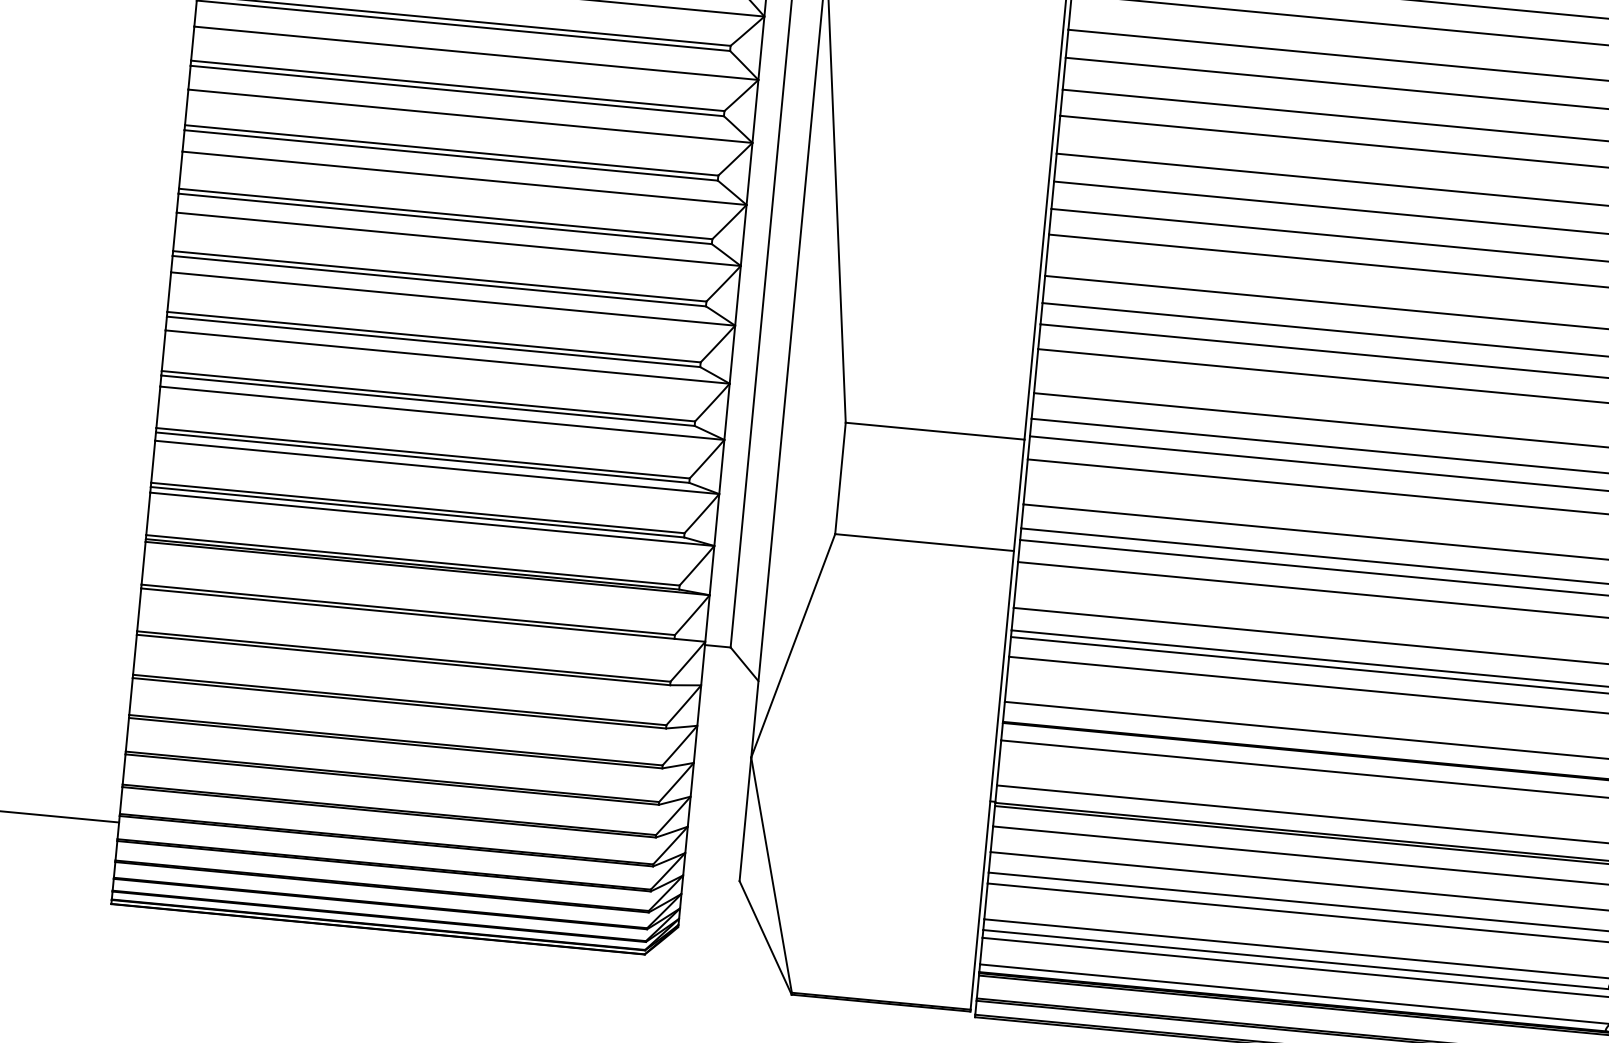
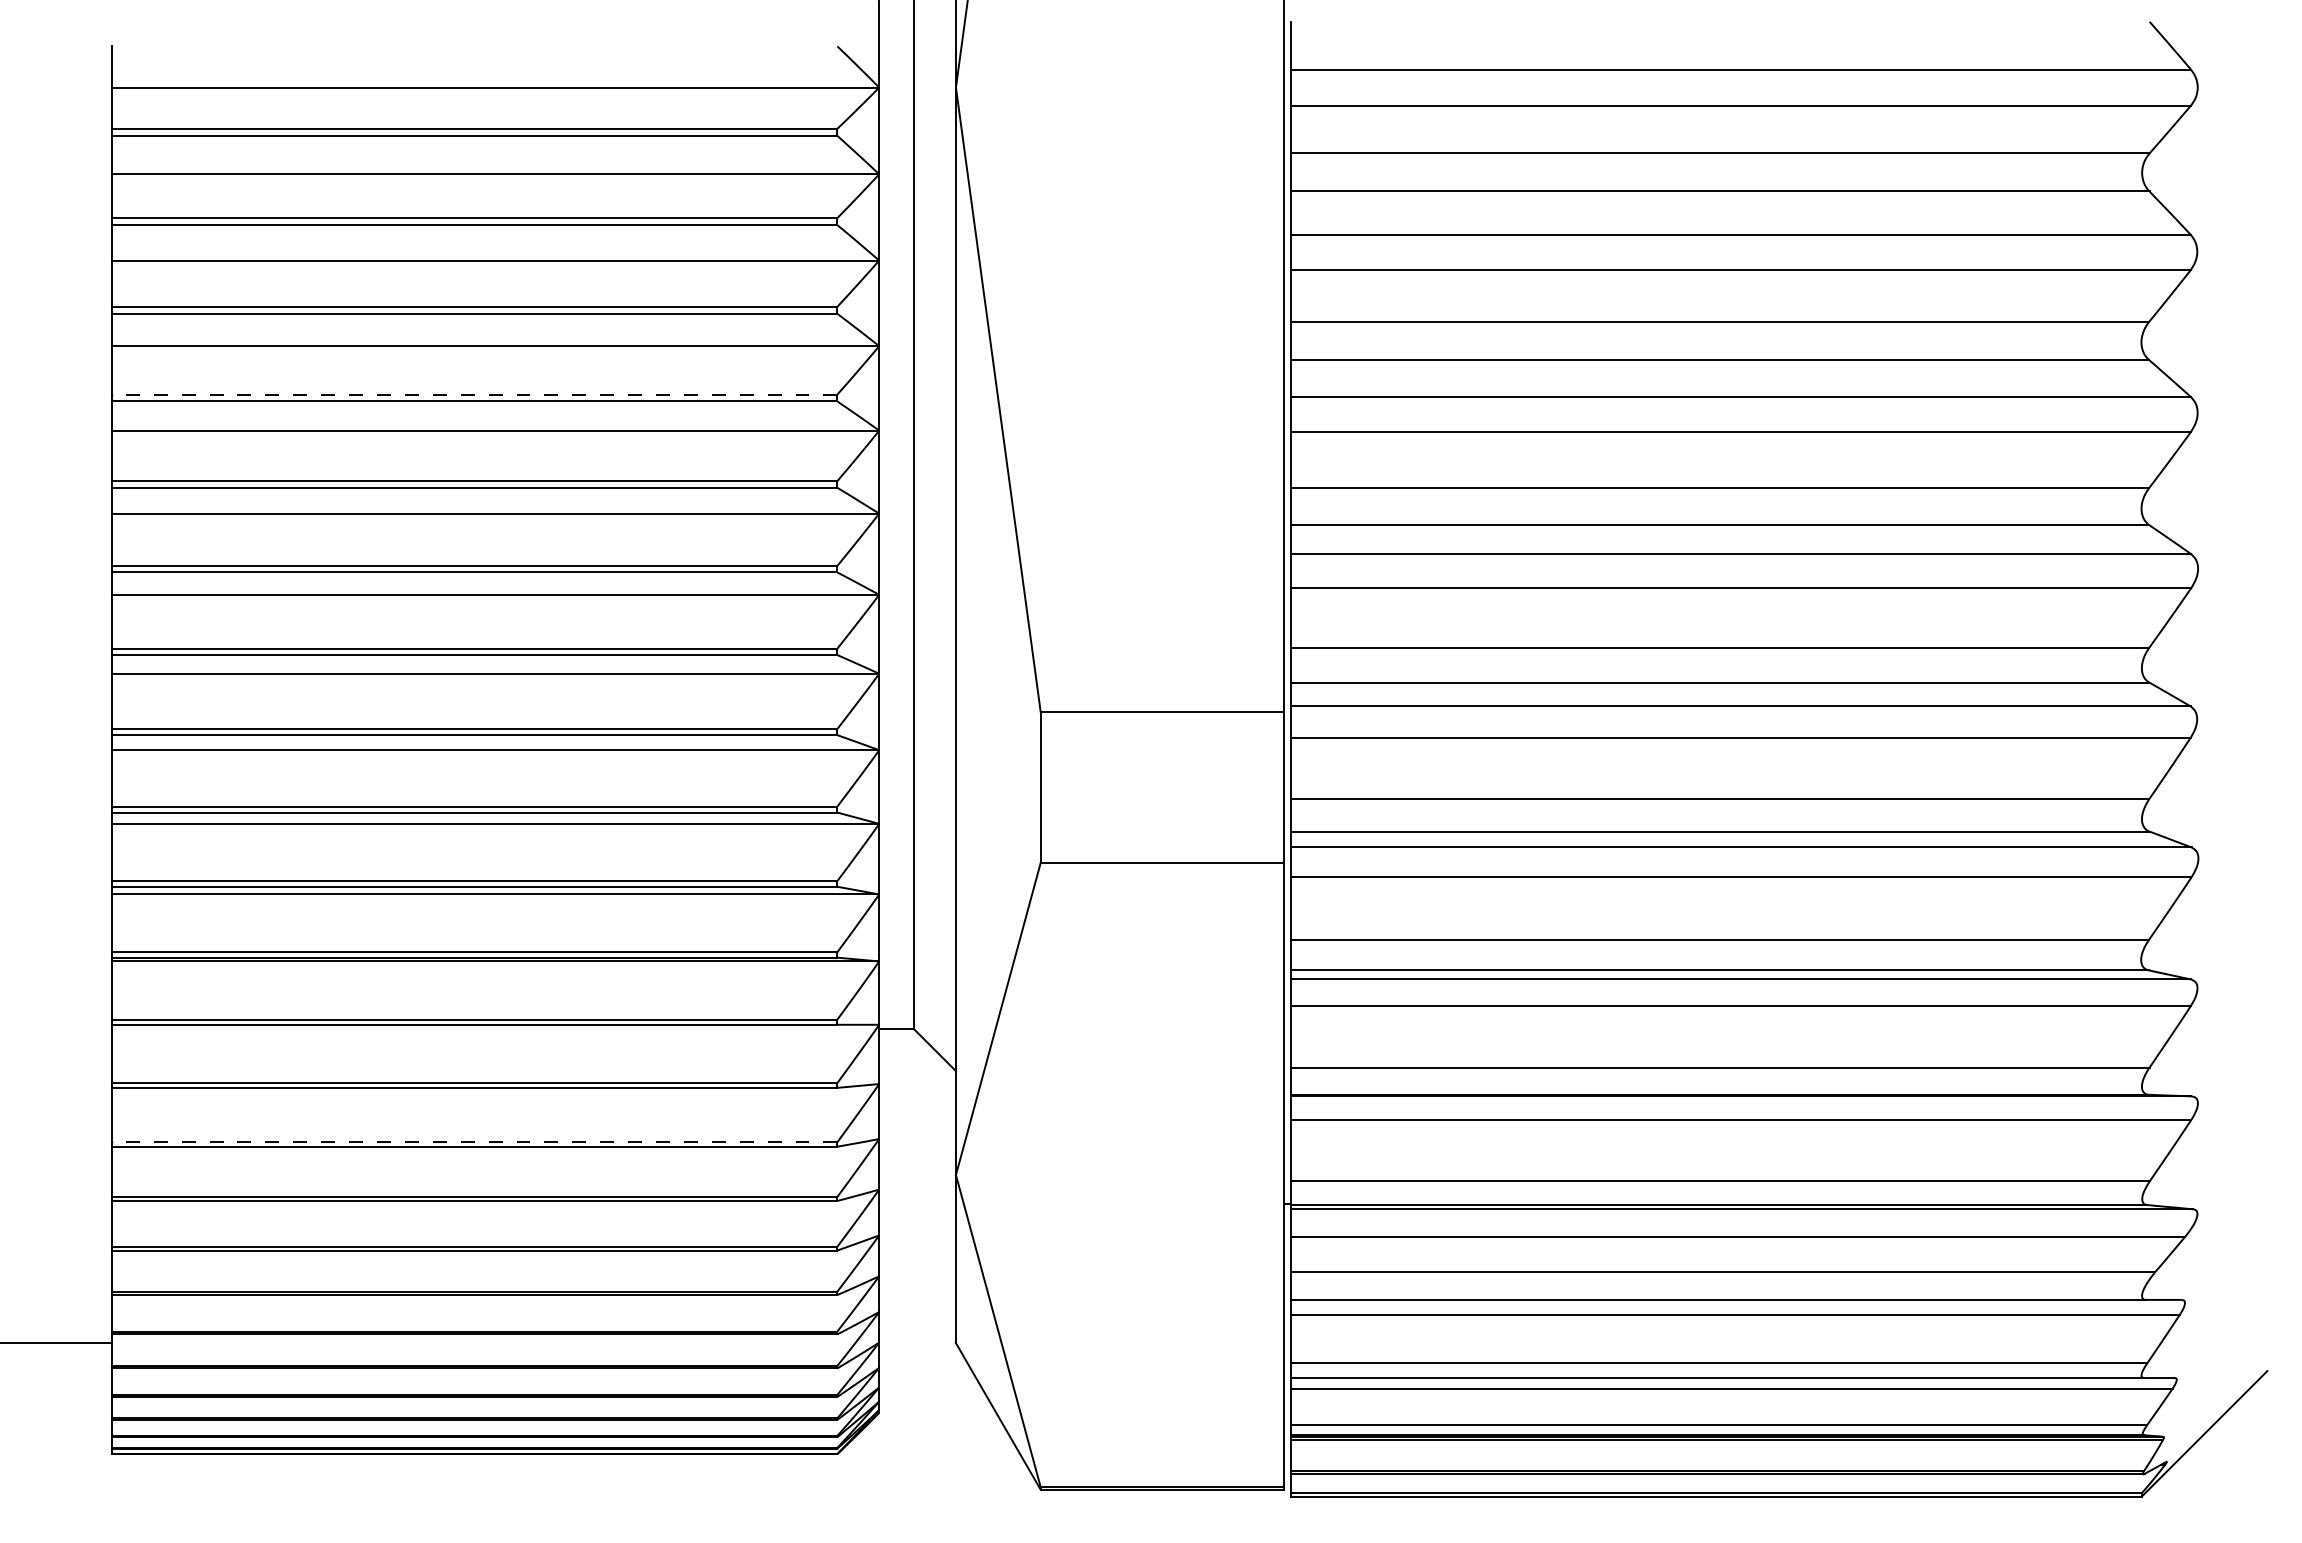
line: (451, 150) -> (474, 394), solid -> dashed
line: (399, 700) -> (474, 1142), solid -> dashed

